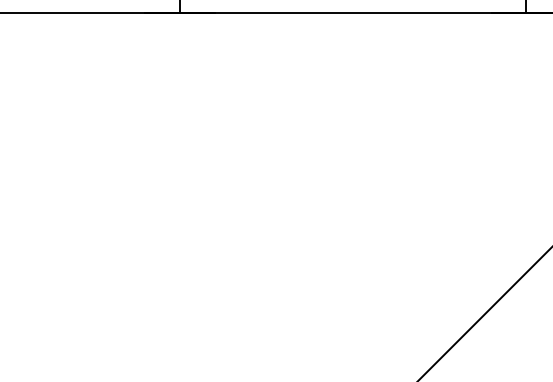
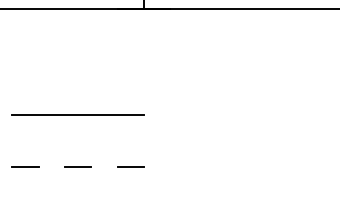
line: (92, 151) -> (77, 114), added
line: (23, 220) -> (25, 166), added
line: (92, 220) -> (77, 166), added
line: (162, 220) -> (130, 166), added

